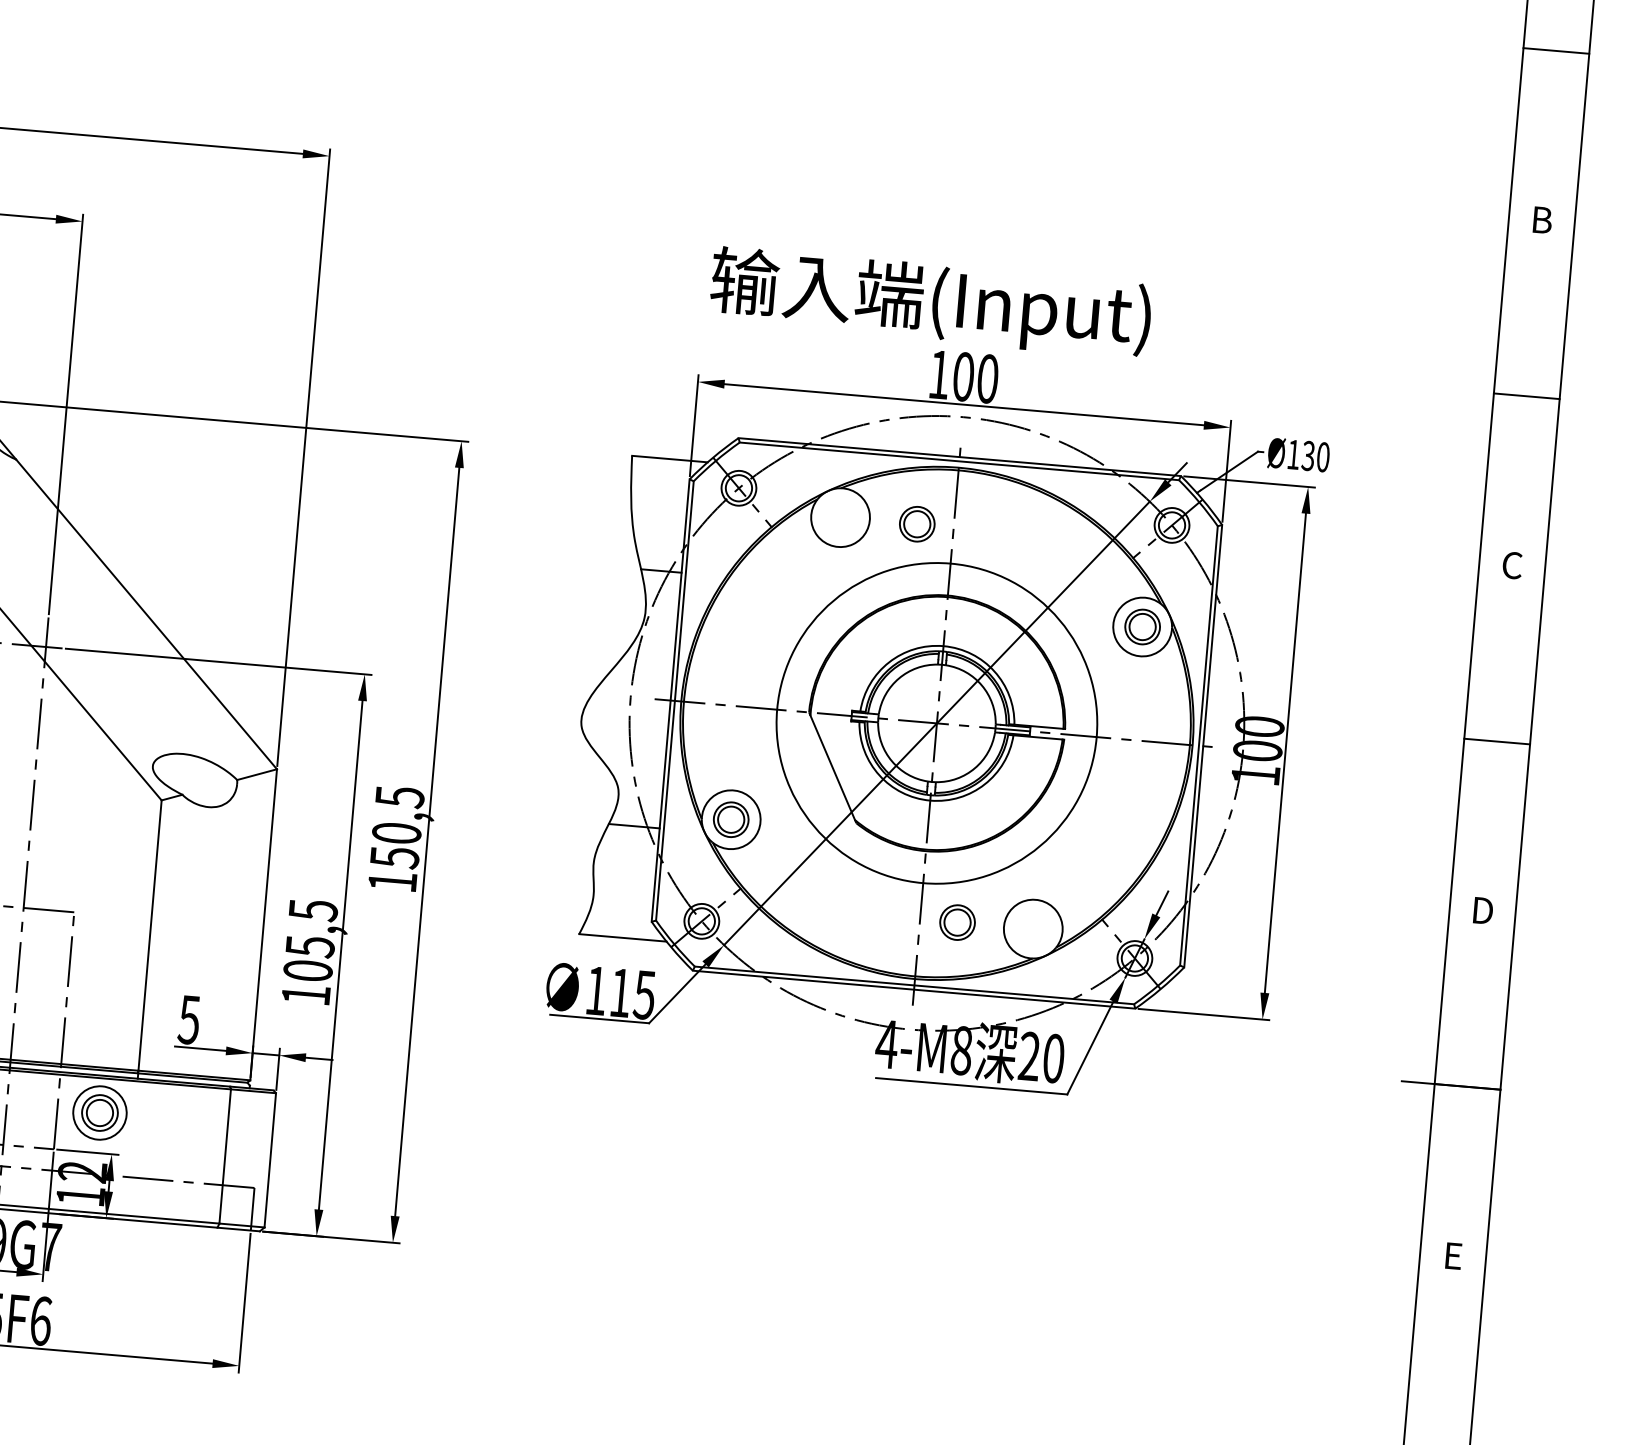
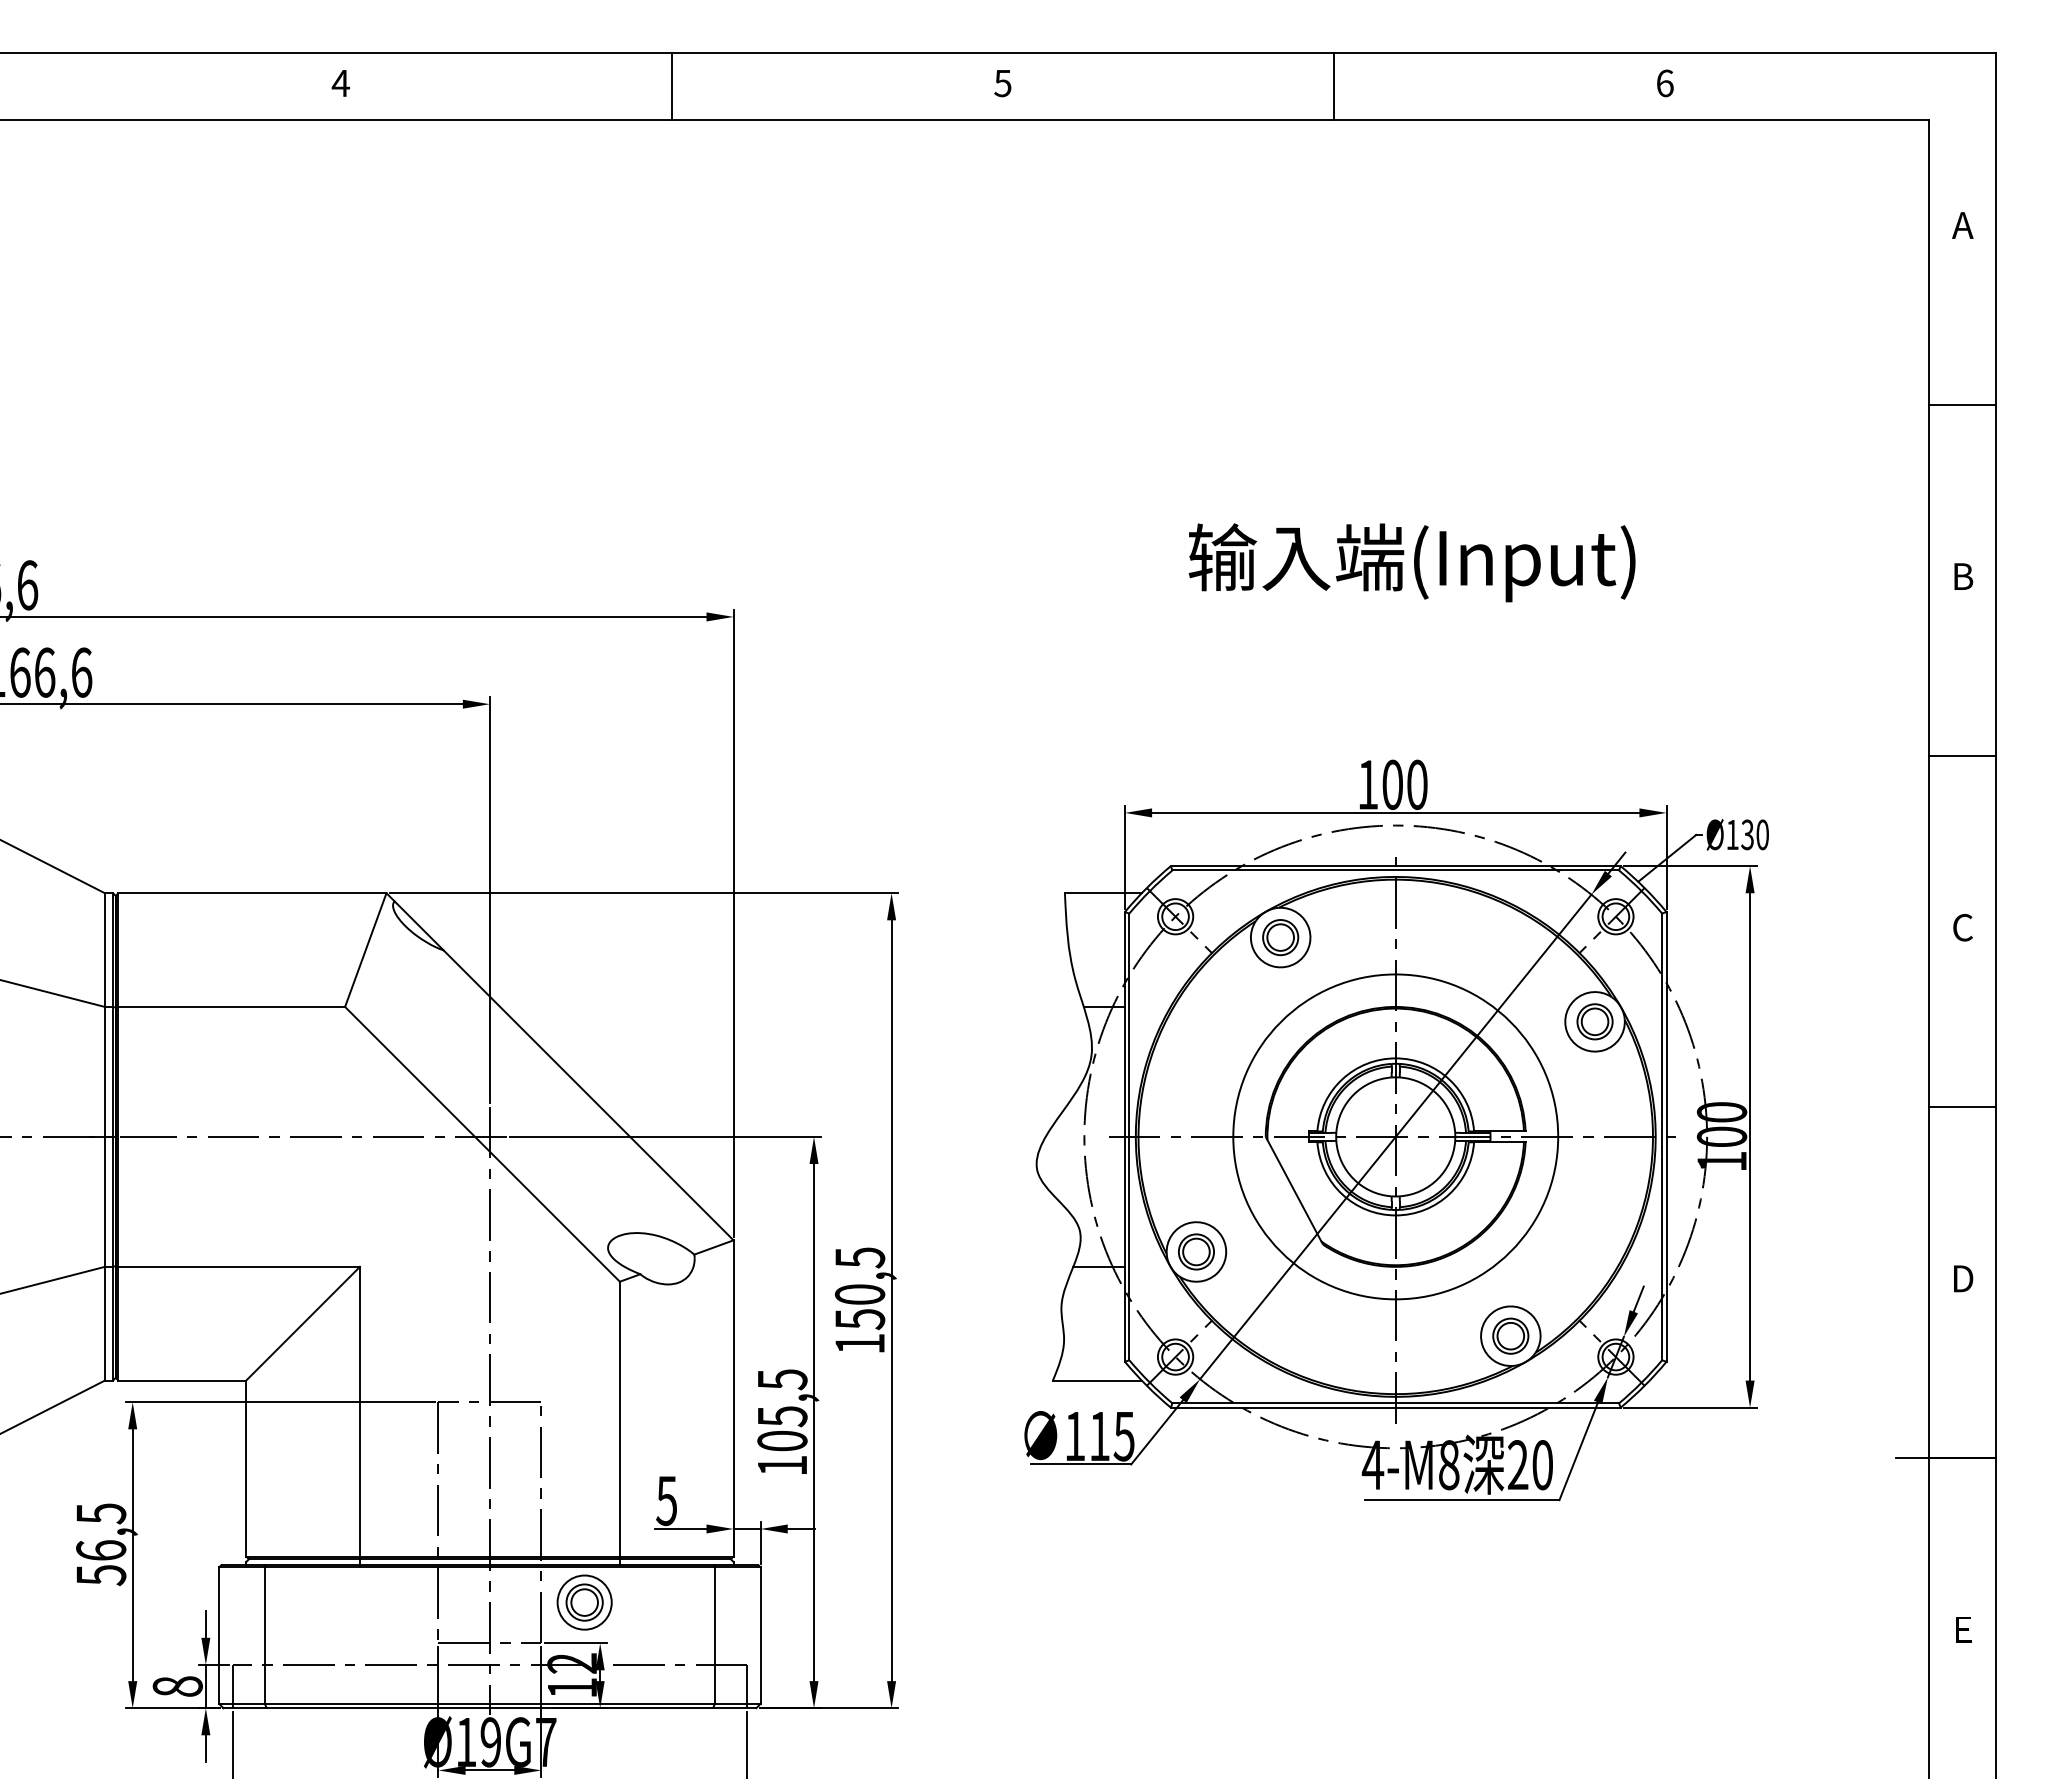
text: (930, 302) -> (1411, 562), moved
part: (917, 524) -> (1280, 937), moved
part: (957, 921) -> (1510, 1335), moved

